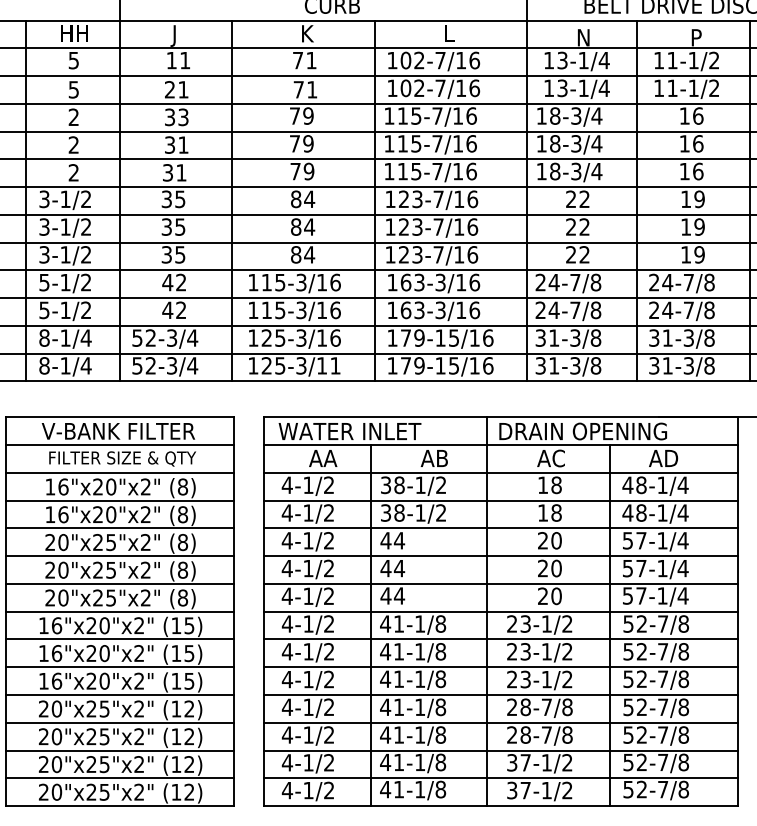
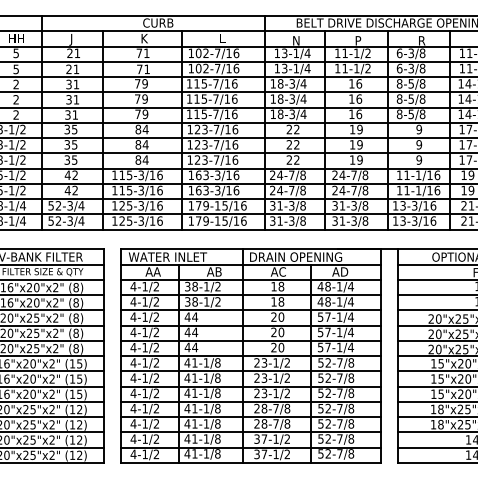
text: (170, 59) -> (69, 52), 11 -> 21
text: (183, 117) -> (76, 84), 33 -> 31
text: (334, 364) -> (159, 220), 125-3/11 -> 125-3/16

